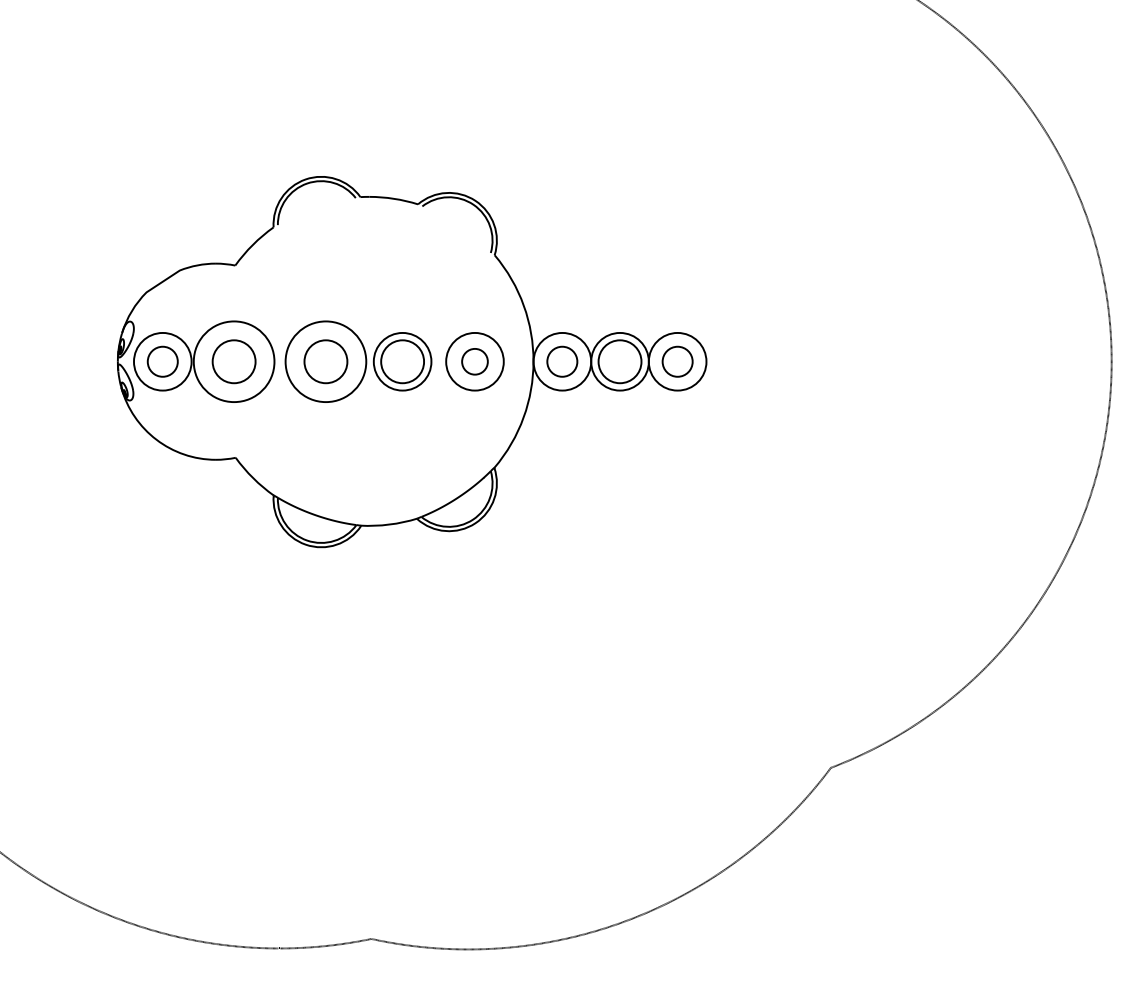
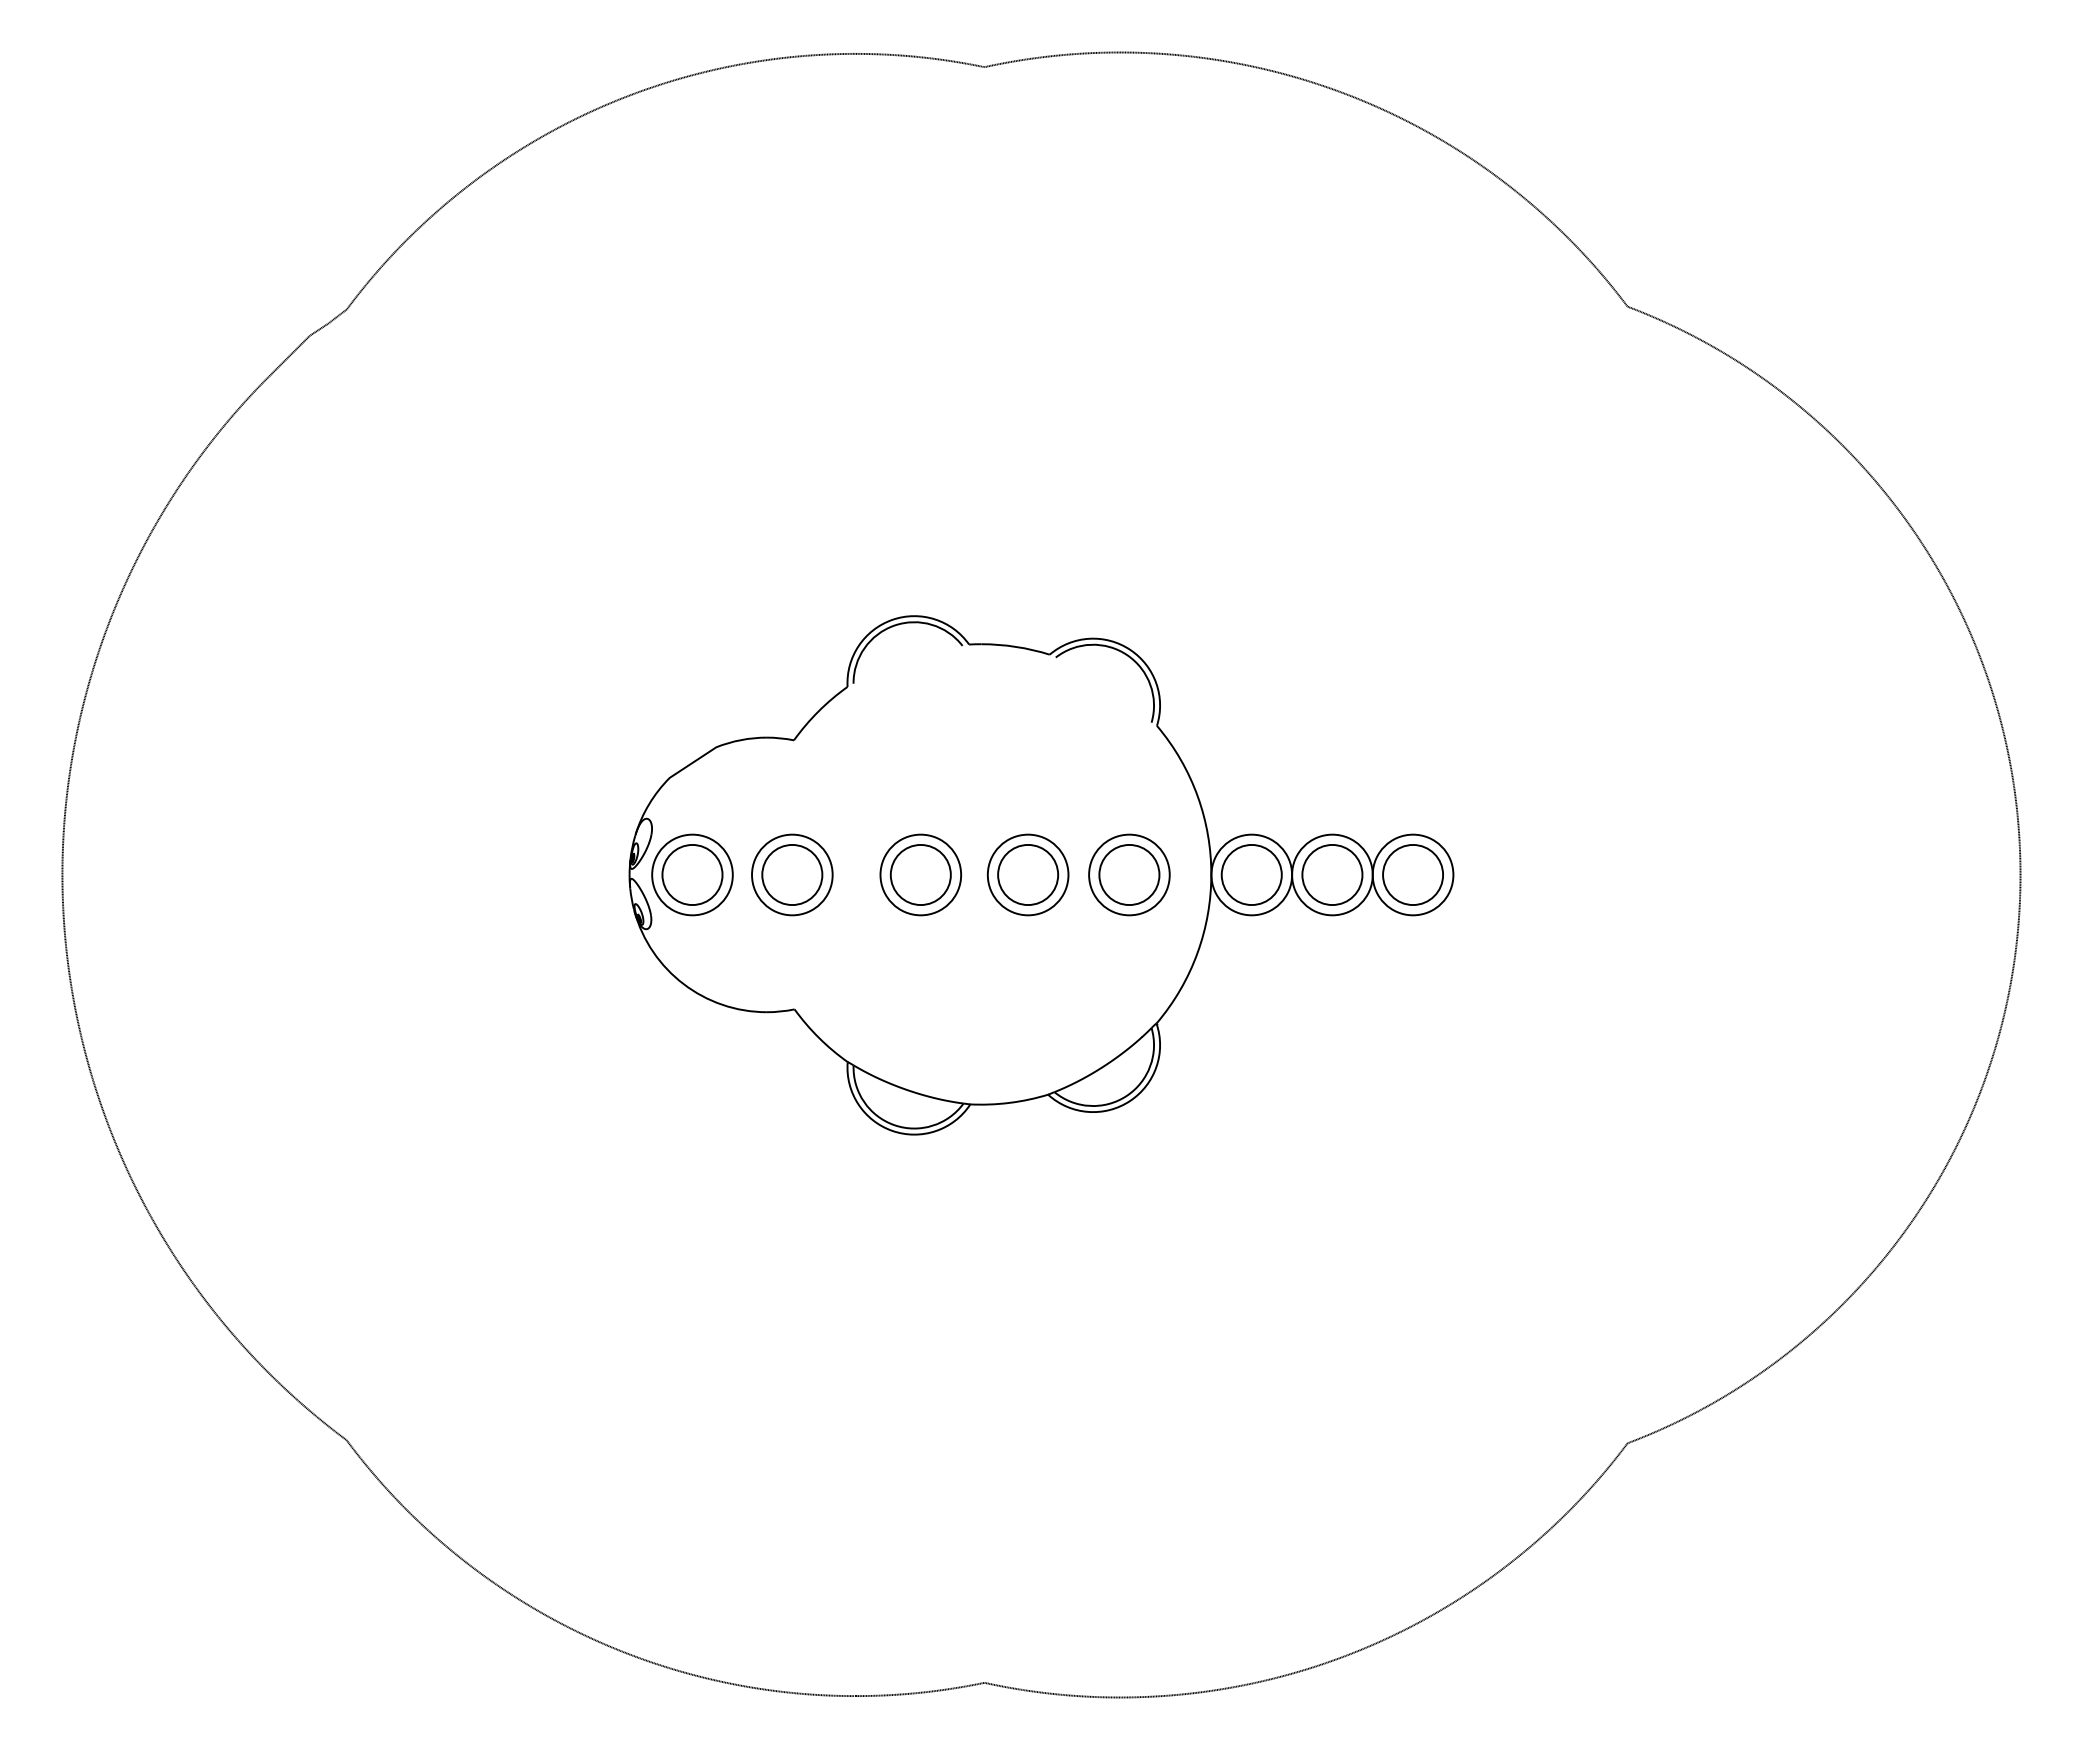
circle: (162, 361) -> (692, 874), size x1.43
circle: (234, 361) -> (792, 874), size x0.71
circle: (325, 361) -> (920, 874), size x0.71
circle: (475, 361) -> (1129, 874), size x1.67
circle: (562, 361) -> (1251, 874), size x1.43
circle: (677, 361) -> (1413, 874), size x1.43

